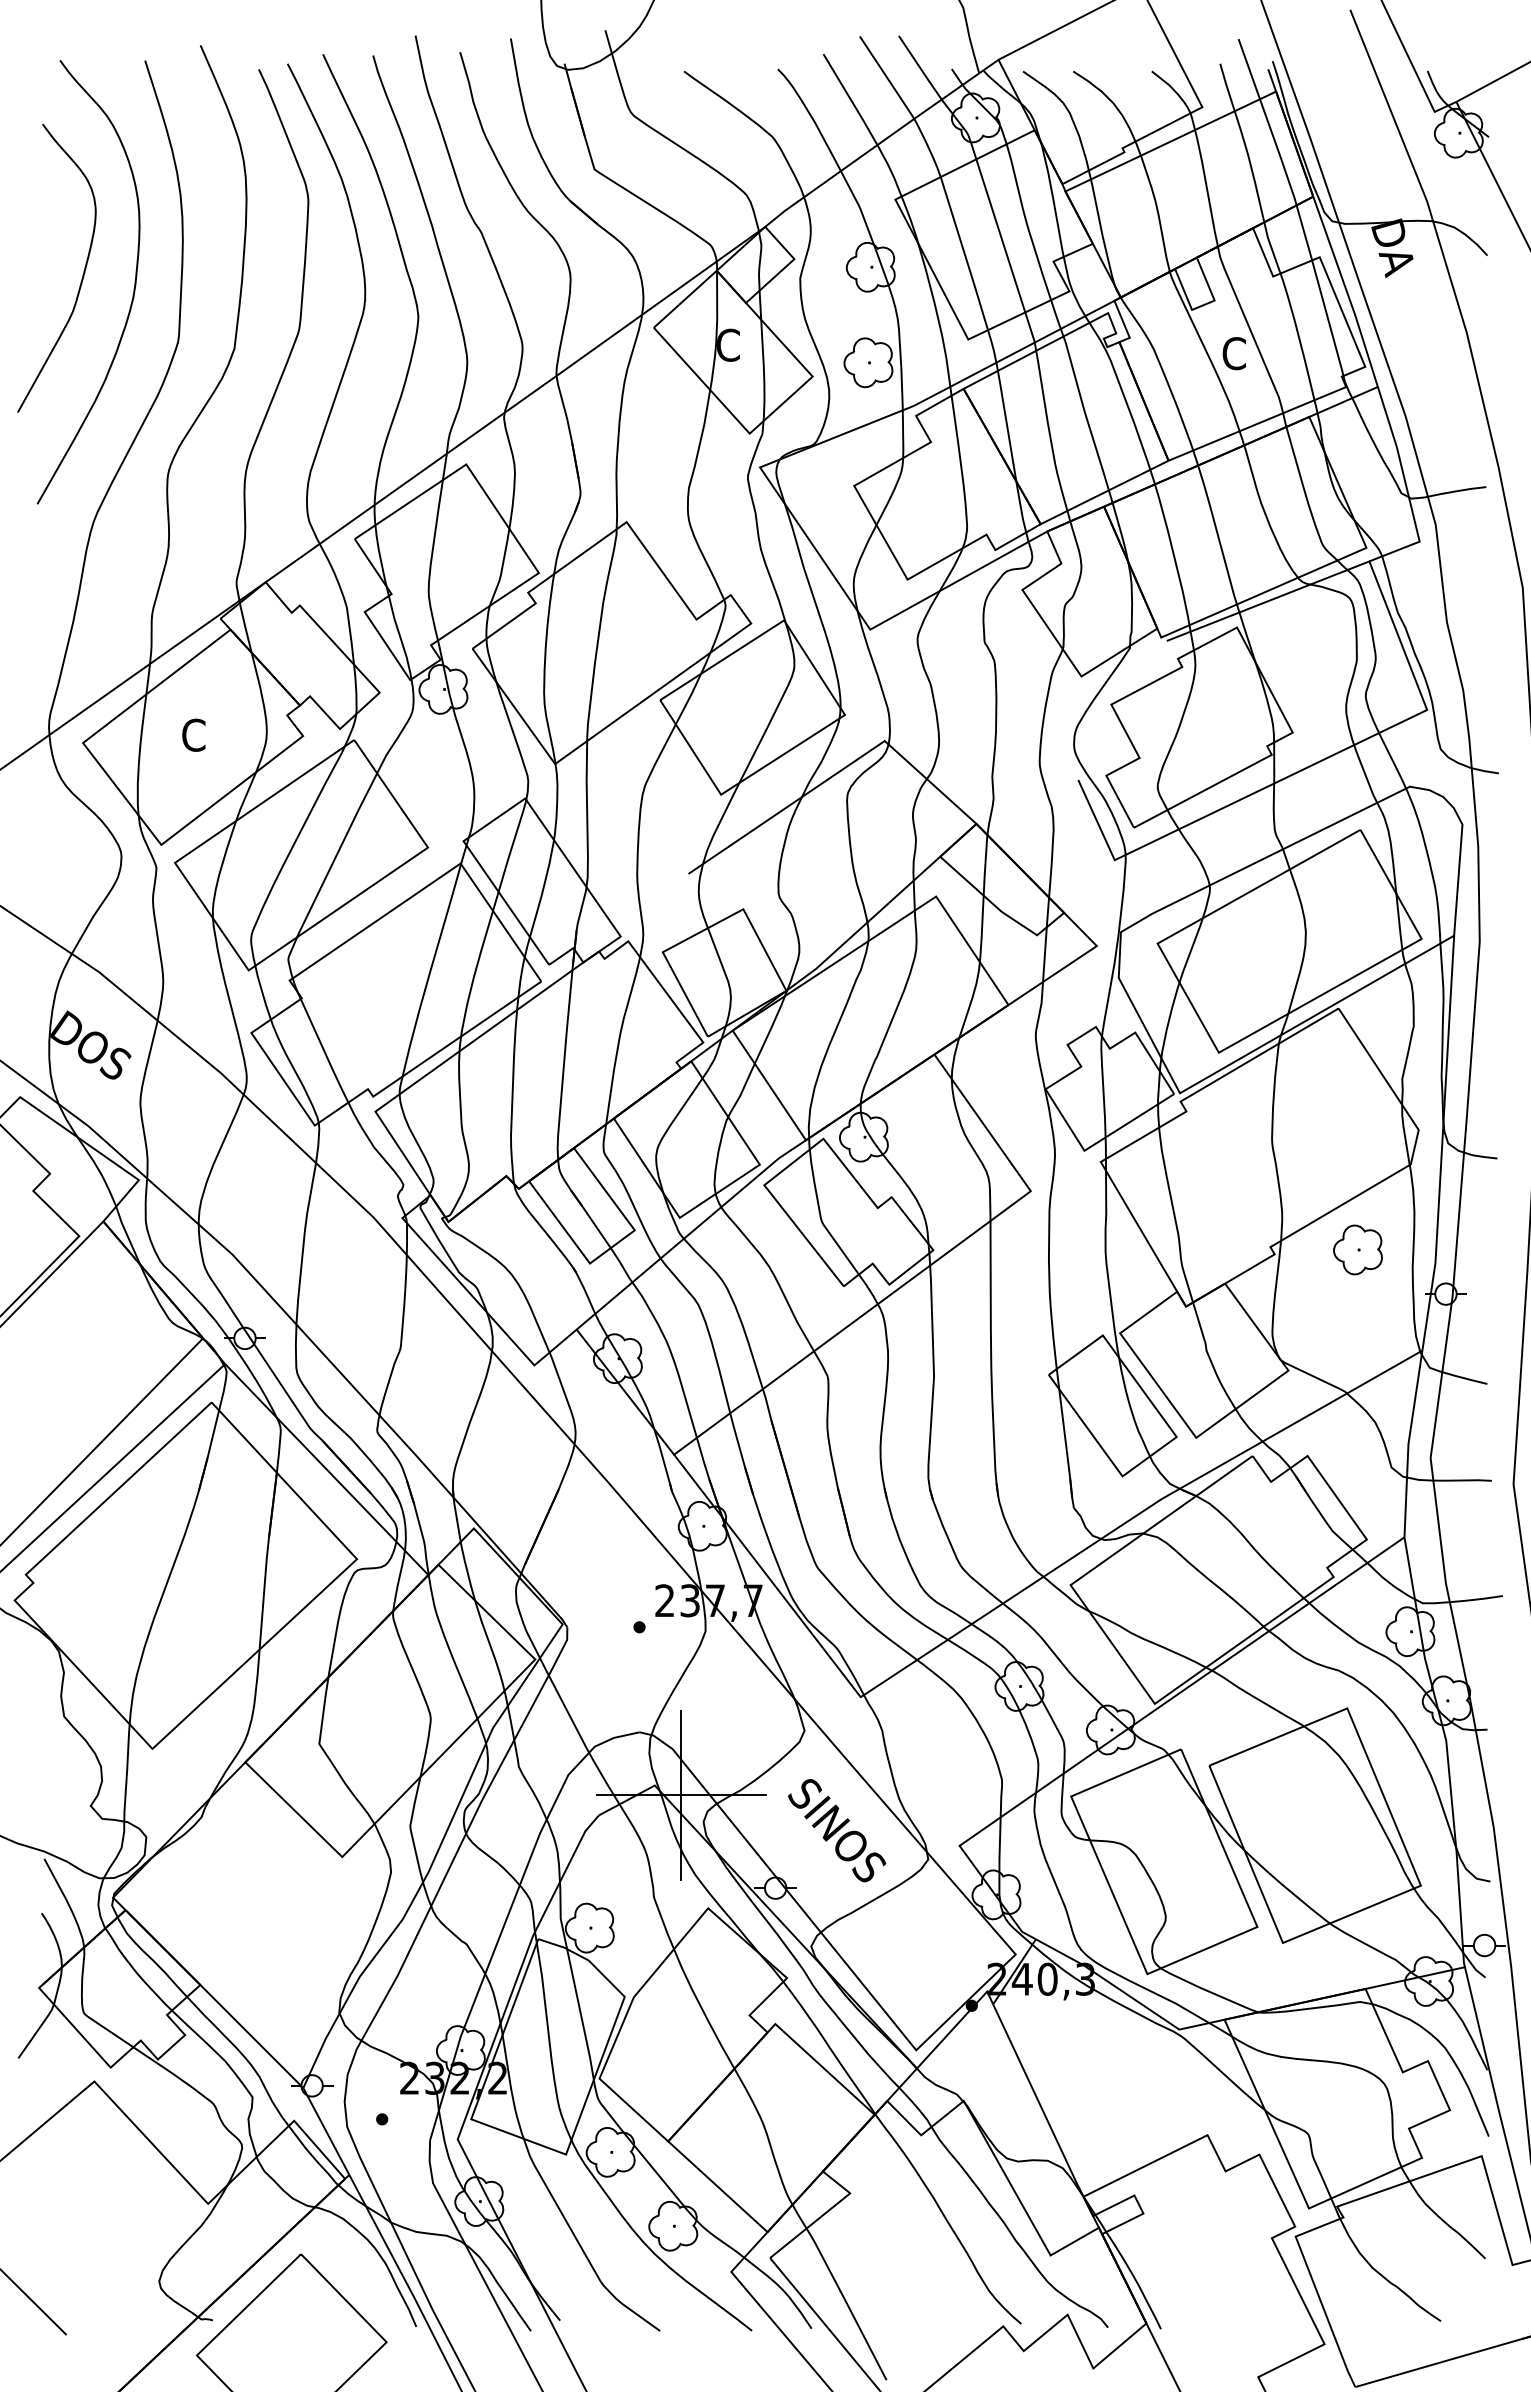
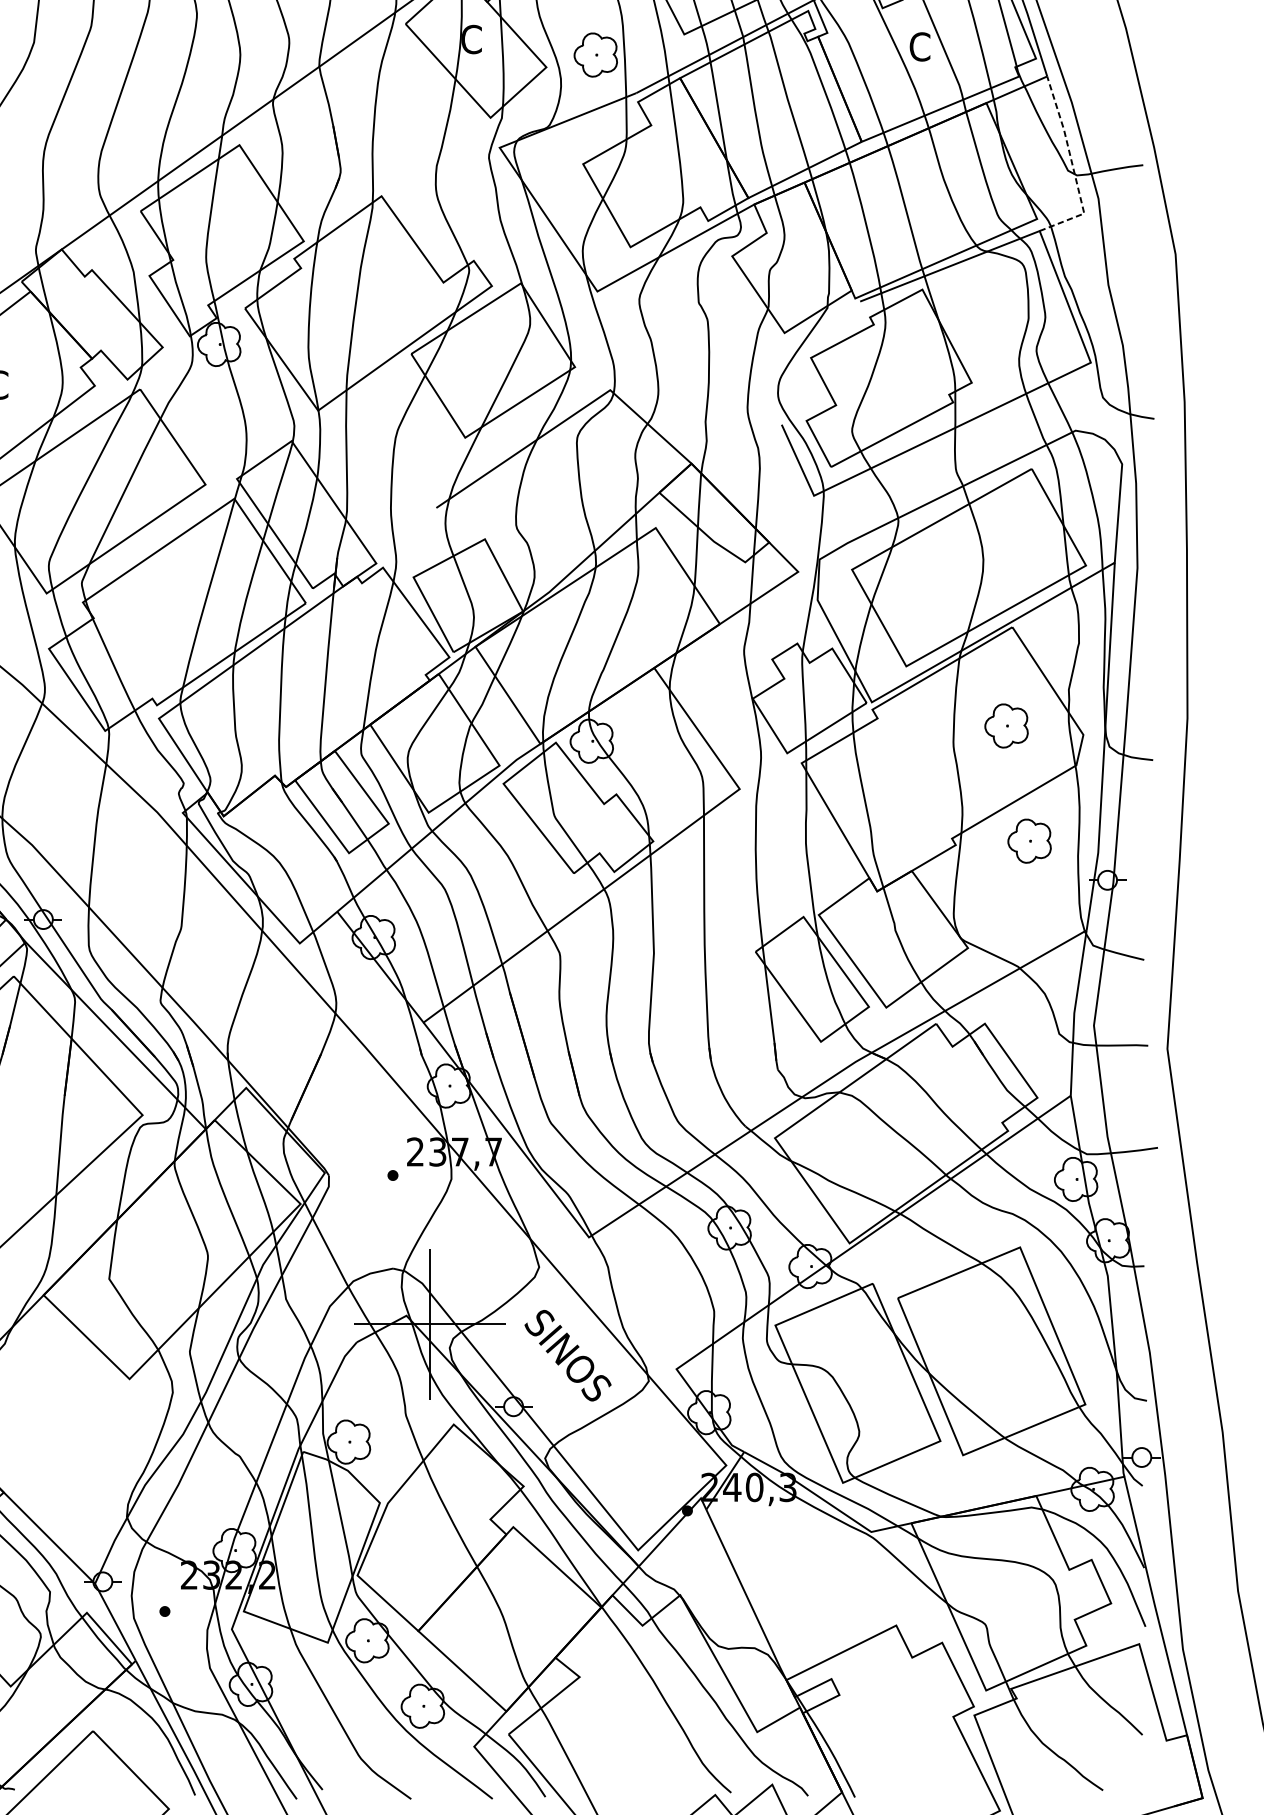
line: (1407, 490) -> (1073, 168), solid -> dashed
part: (1331, 1119) -> (1006, 725), added

